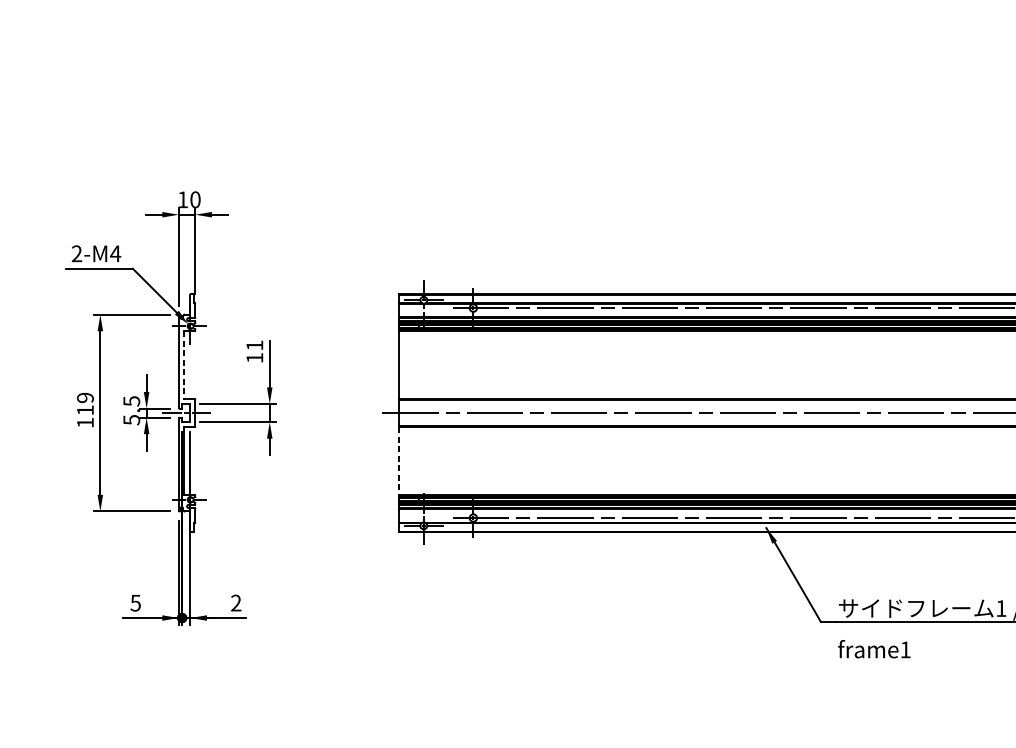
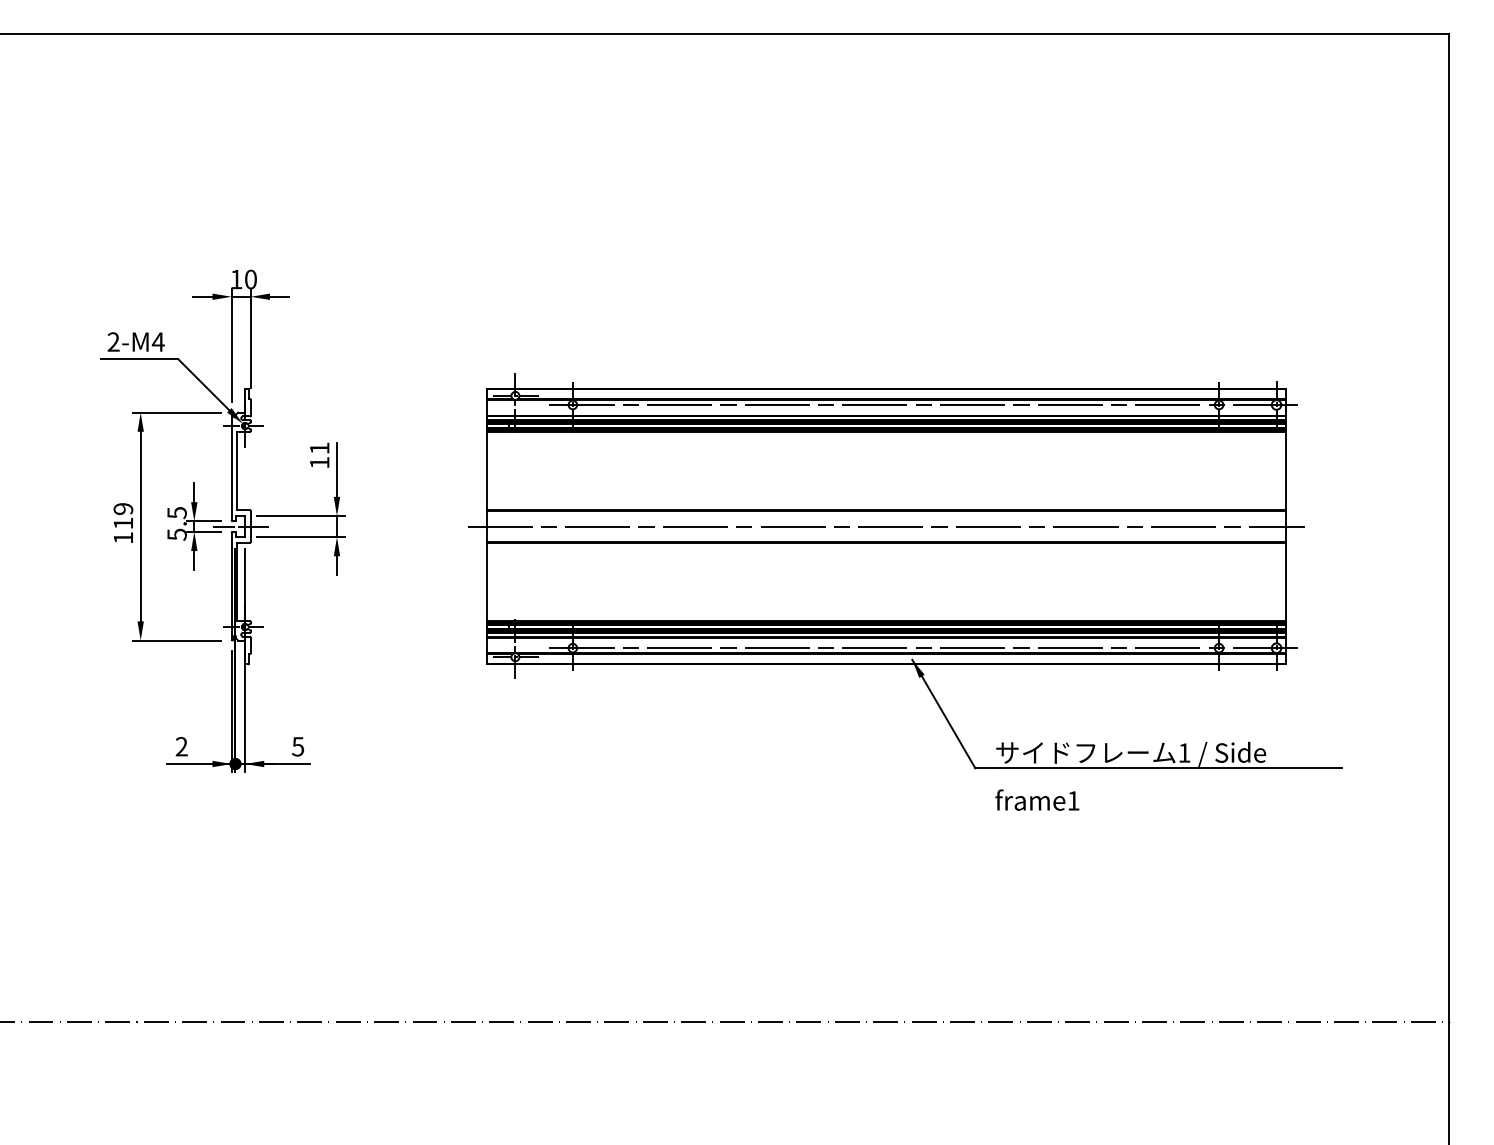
line: (183, 365) -> (237, 471), dashed -> solid
line: (398, 461) -> (486, 582), dashed -> solid
text: (135, 602) -> (181, 746), 5 -> 2
text: (236, 602) -> (298, 746), 2 -> 5

